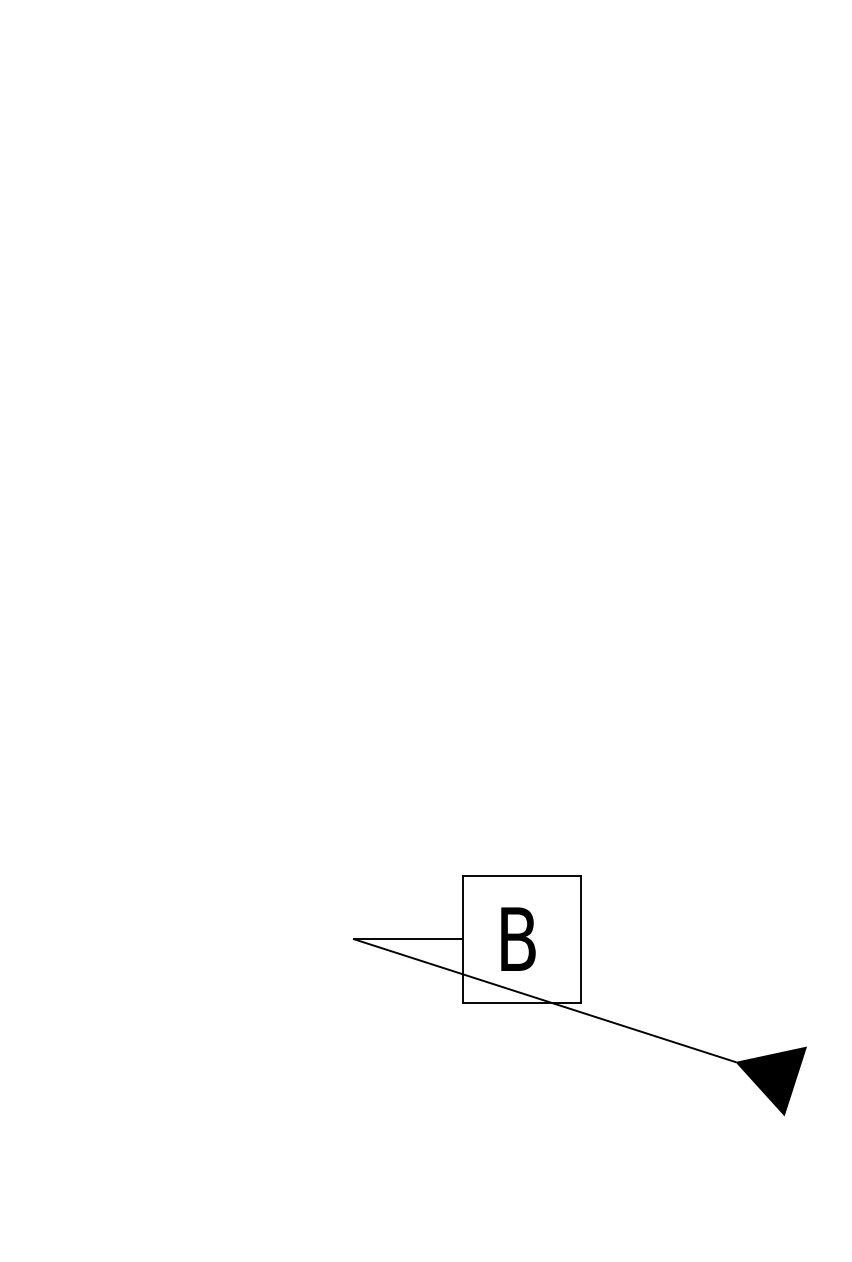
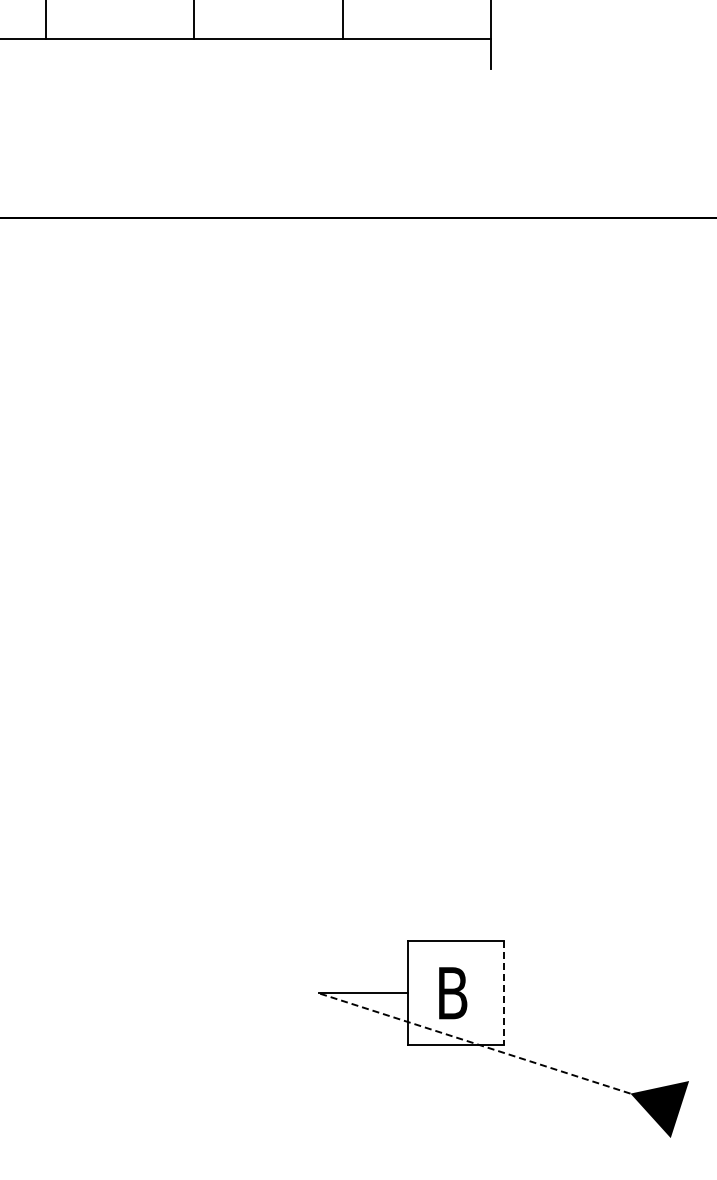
line: (579, 939) -> (503, 993), solid -> dashed
line: (544, 1000) -> (474, 1043), solid -> dashed

